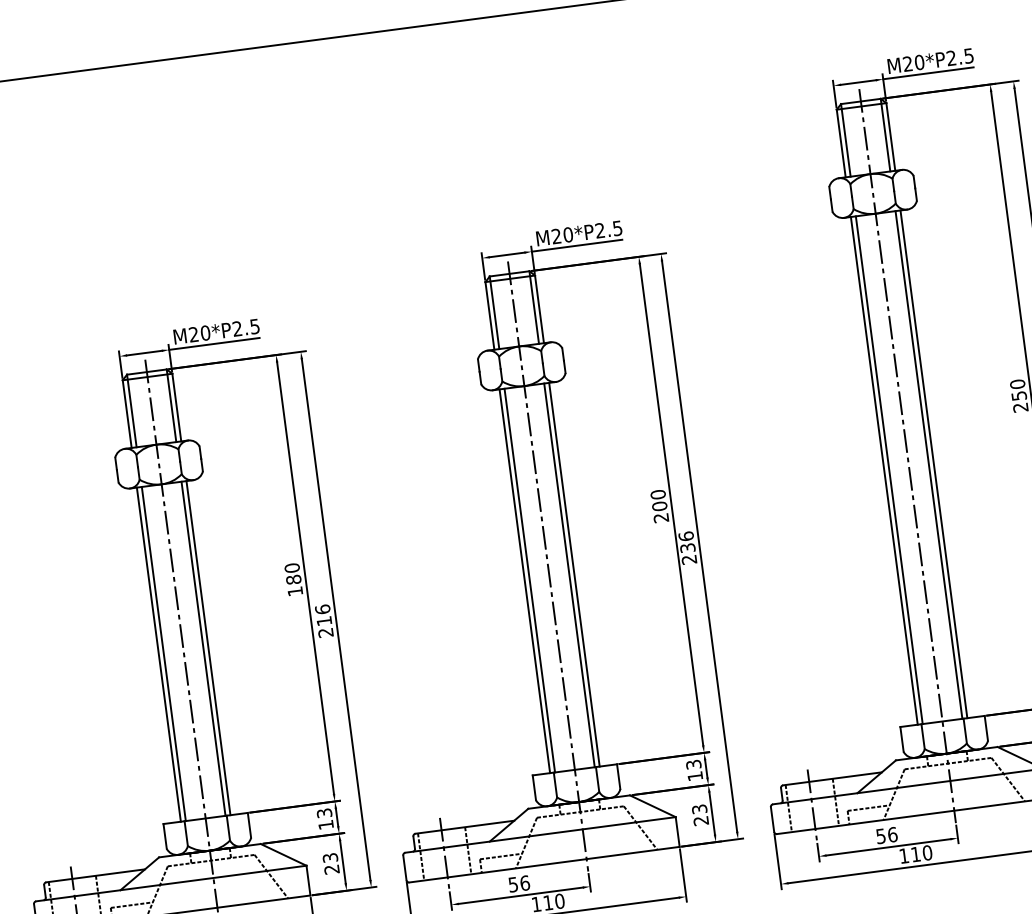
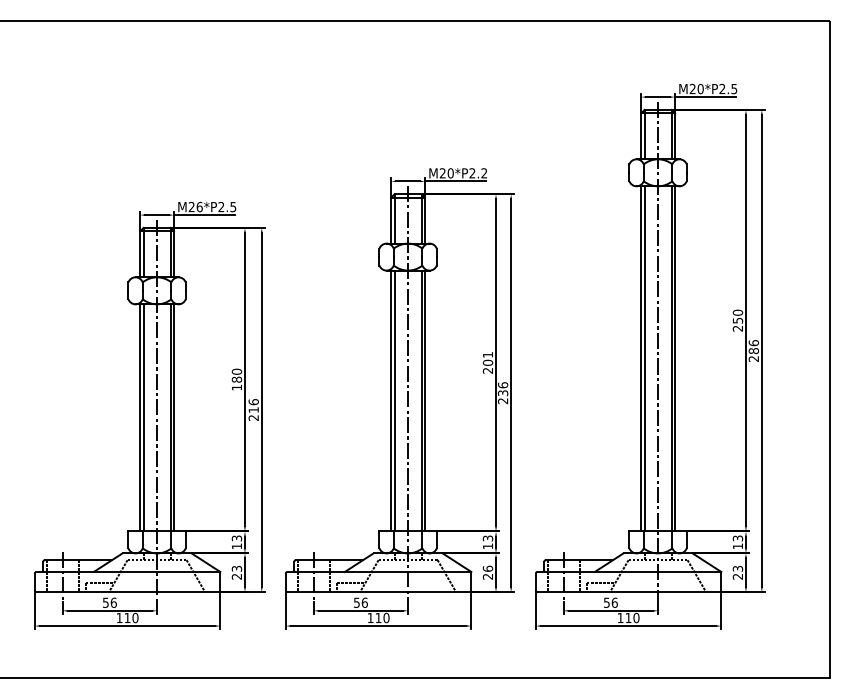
text: (617, 228) -> (484, 173), M20*P2.5 -> M20*P2.2
text: (205, 332) -> (199, 206), M20*P2.5 -> M26*P2.5
text: (657, 494) -> (487, 354), 200 -> 201
text: (698, 808) -> (487, 568), 23 -> 26

